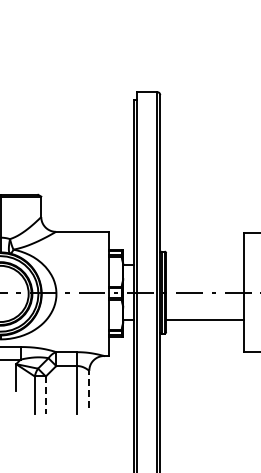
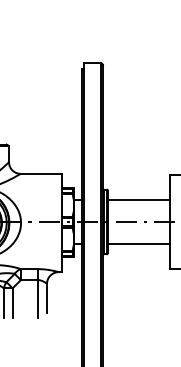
line: (205, 264) -> (138, 199), added
line: (89, 389) -> (47, 298), dashed -> solid
line: (45, 395) -> (12, 303), dashed -> solid

